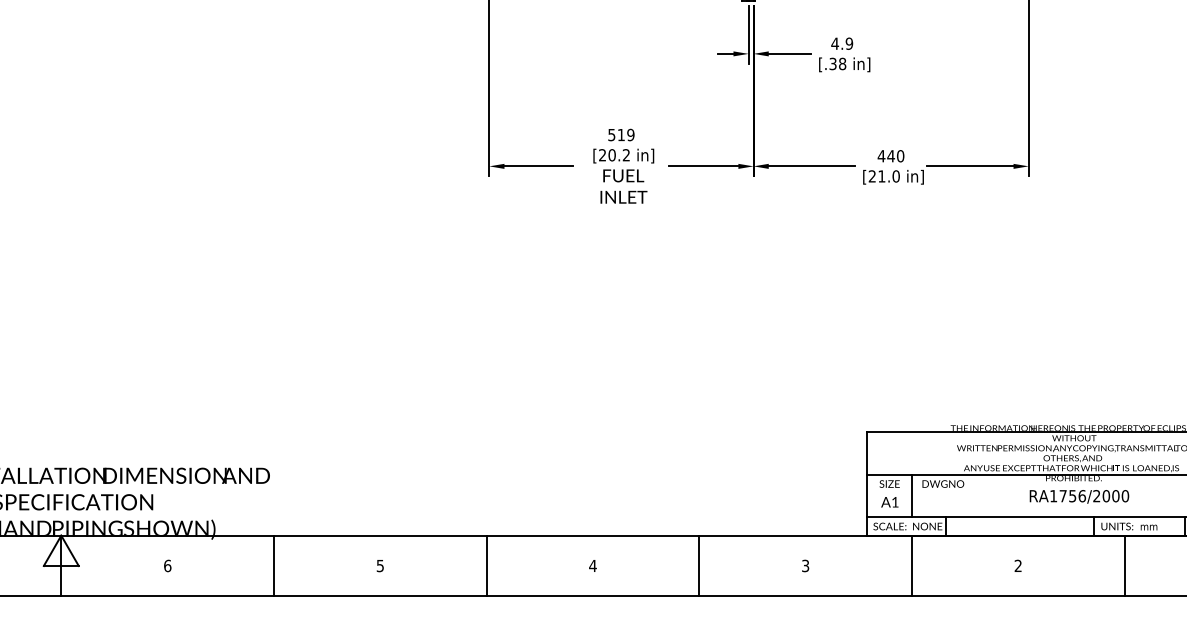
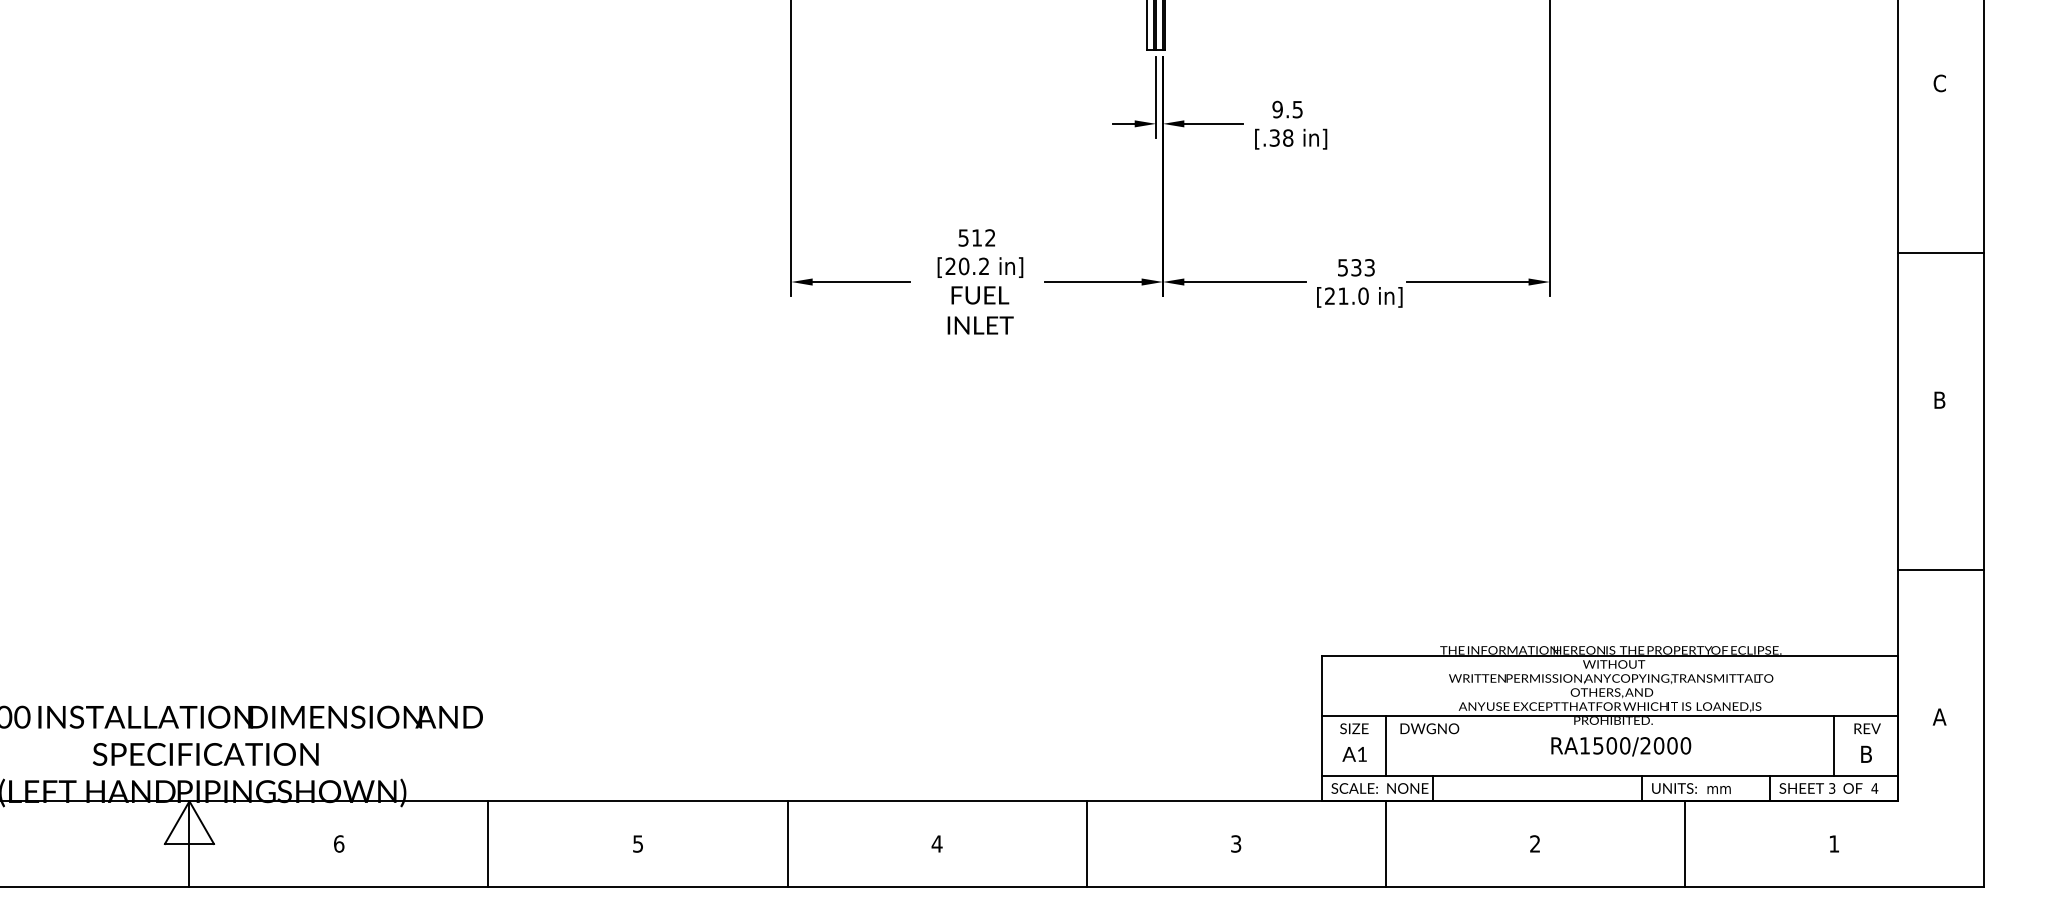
text: (842, 43) -> (1287, 109), 4.9 -> 9.5
text: (630, 134) -> (990, 237), 519 -> 512
text: (891, 156) -> (1356, 267), 440 -> 533
text: (1072, 495) -> (1611, 745), RA1756/2000 -> RA1500/2000

